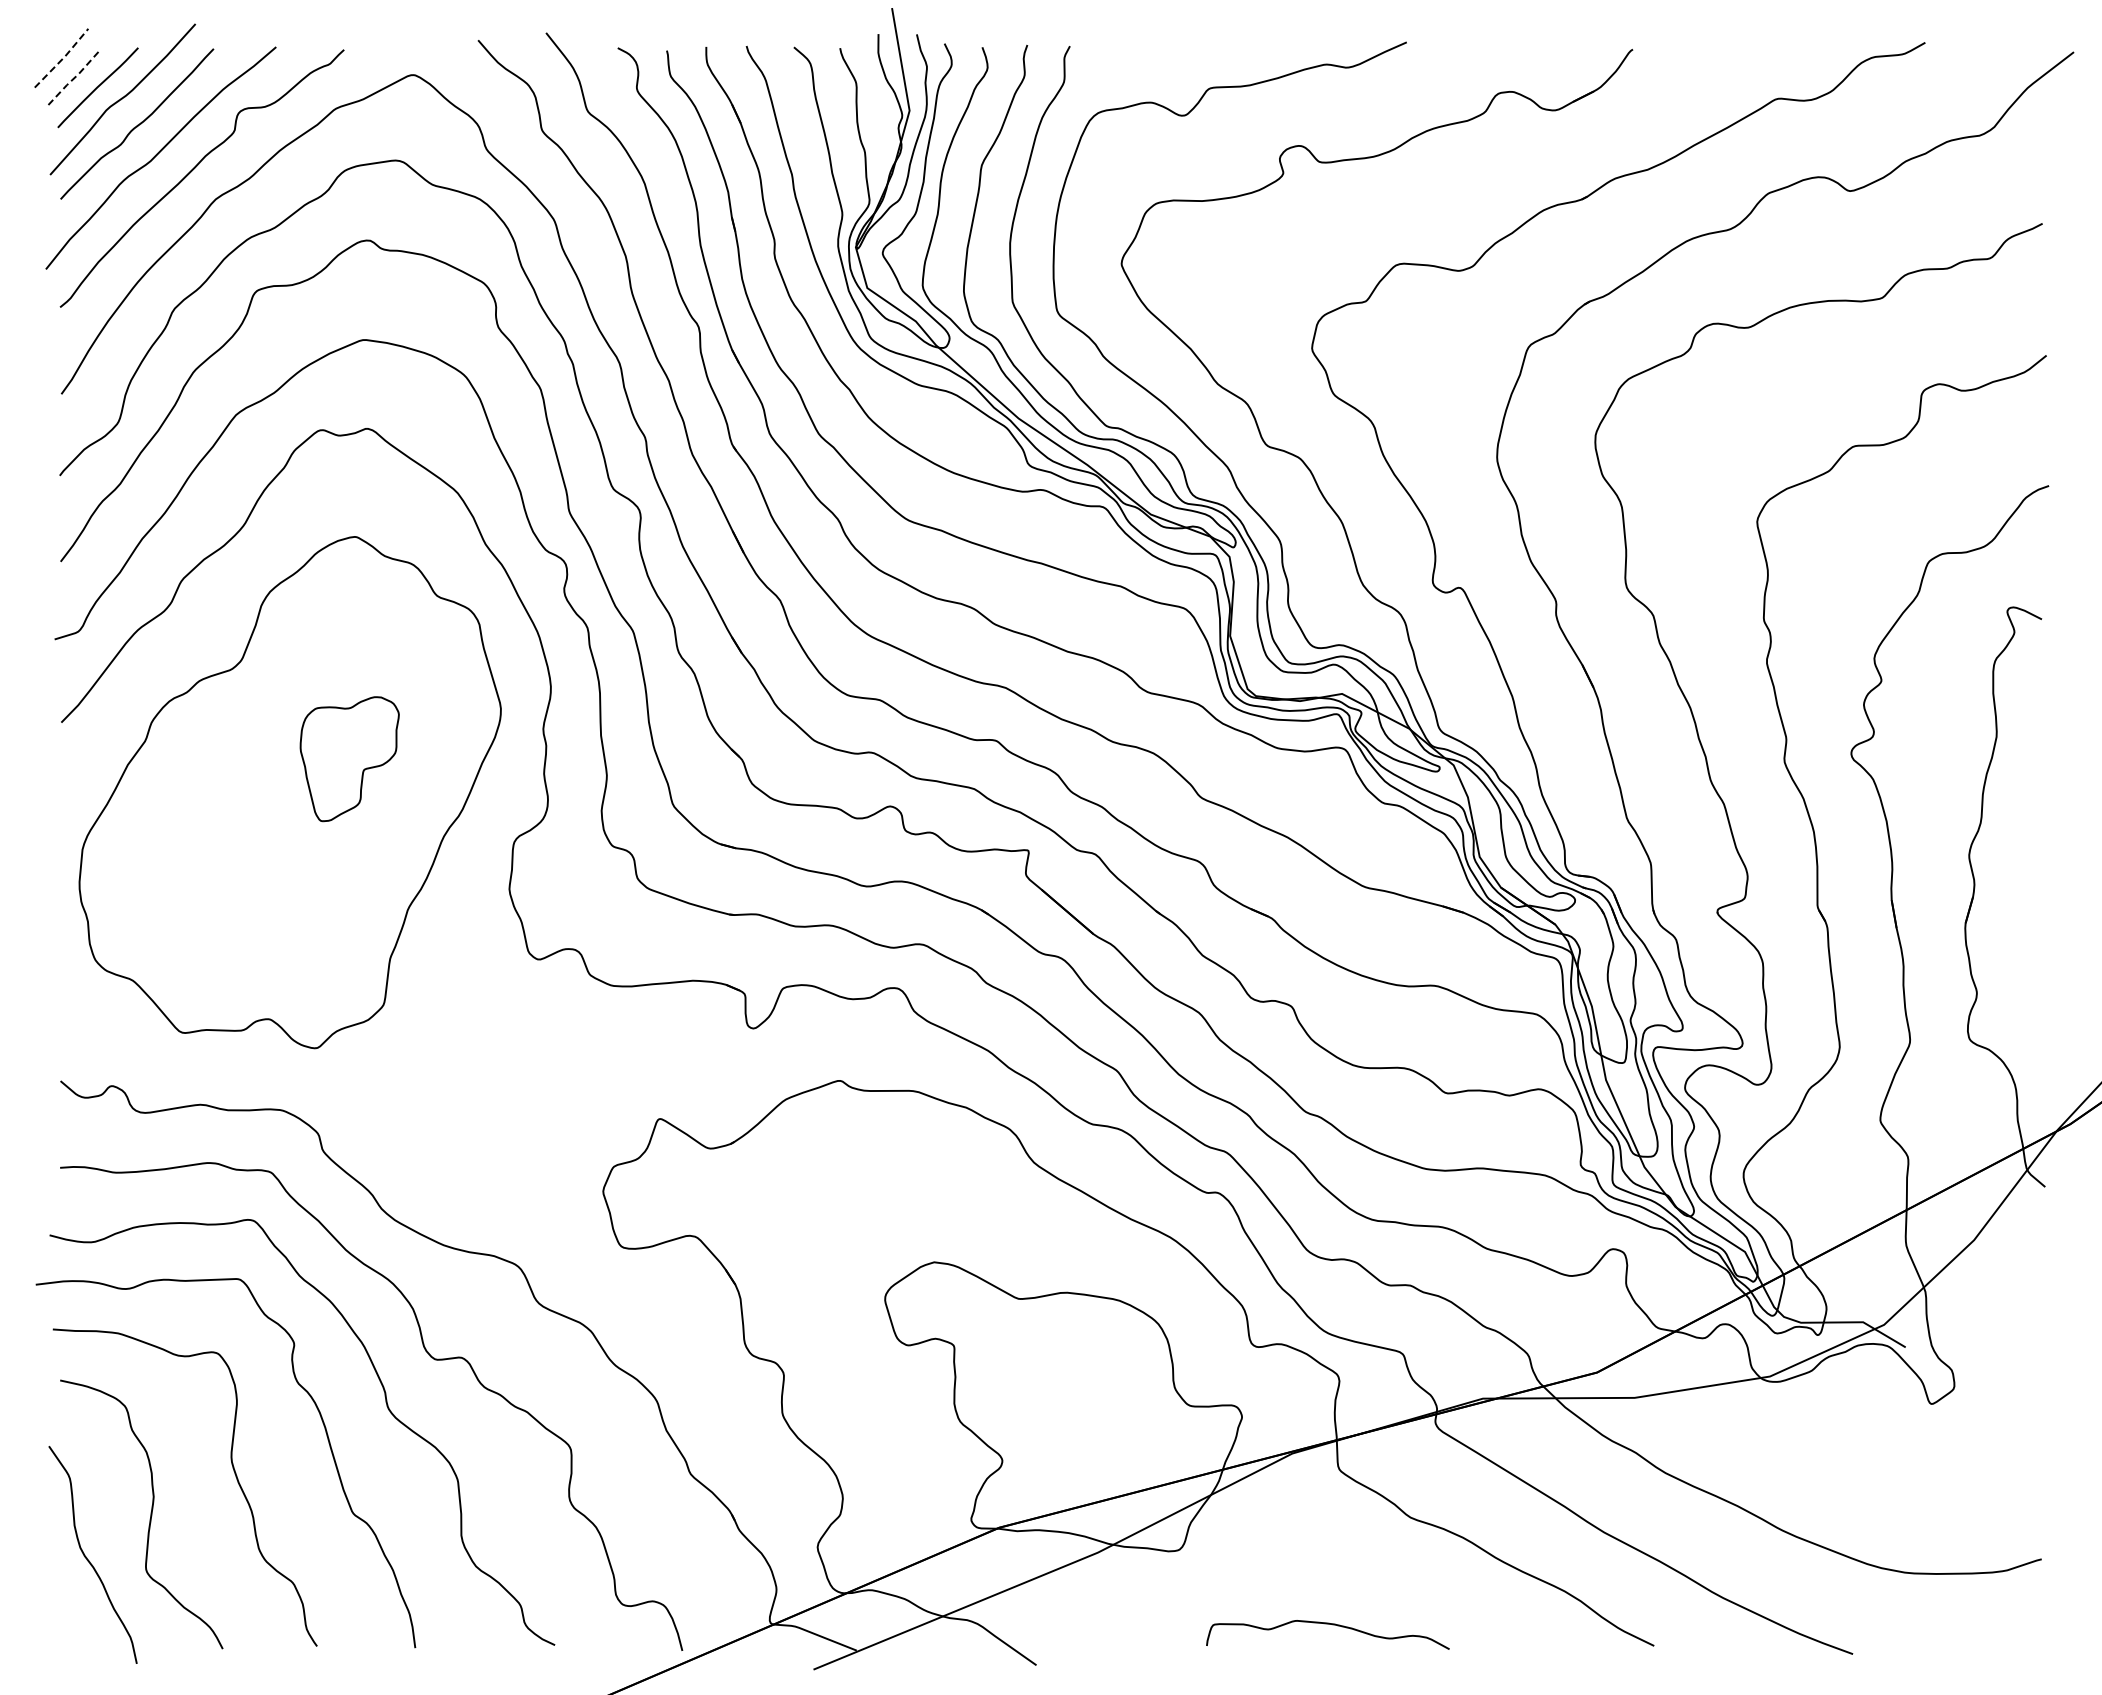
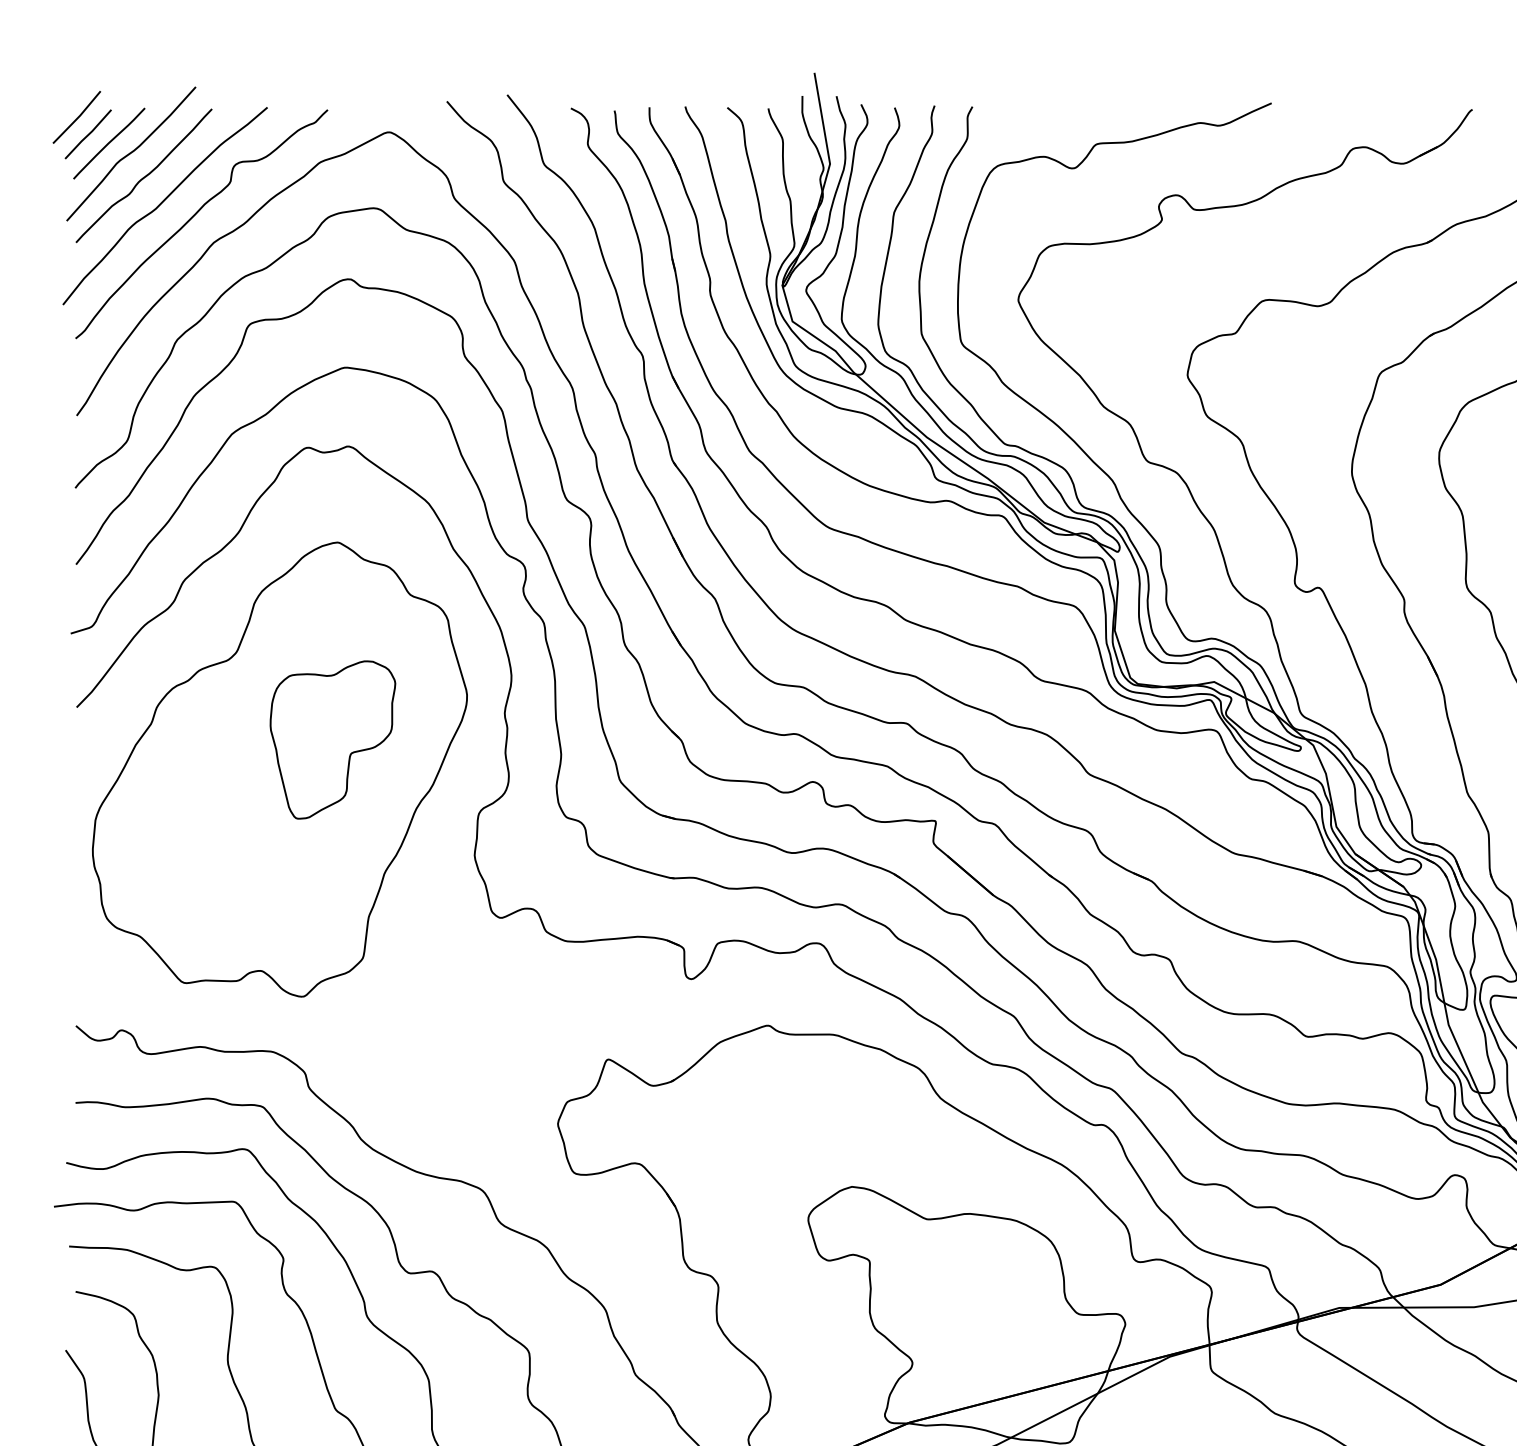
line: (63, 58) -> (78, 117), dashed -> solid
line: (74, 77) -> (88, 134), dashed -> solid
part: (349, 758) -> (332, 739), size x1.43

